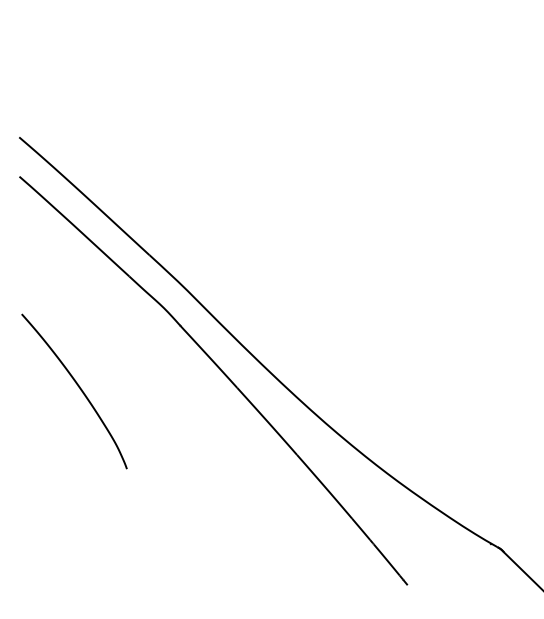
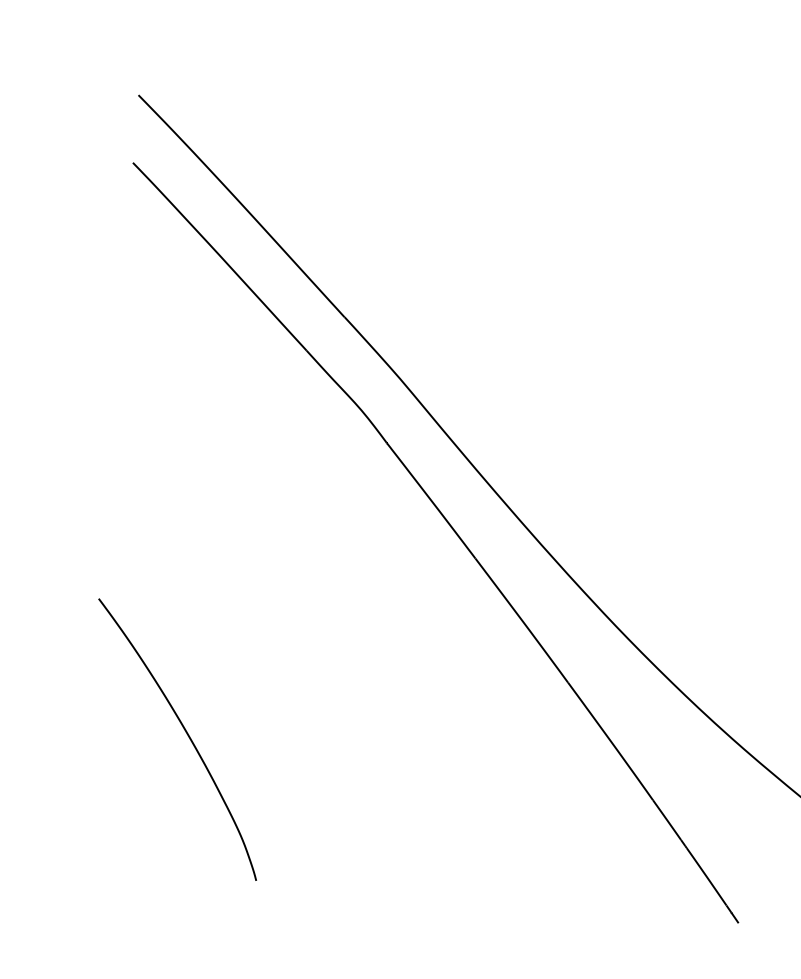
curve: (78, 387) -> (185, 733), moved

